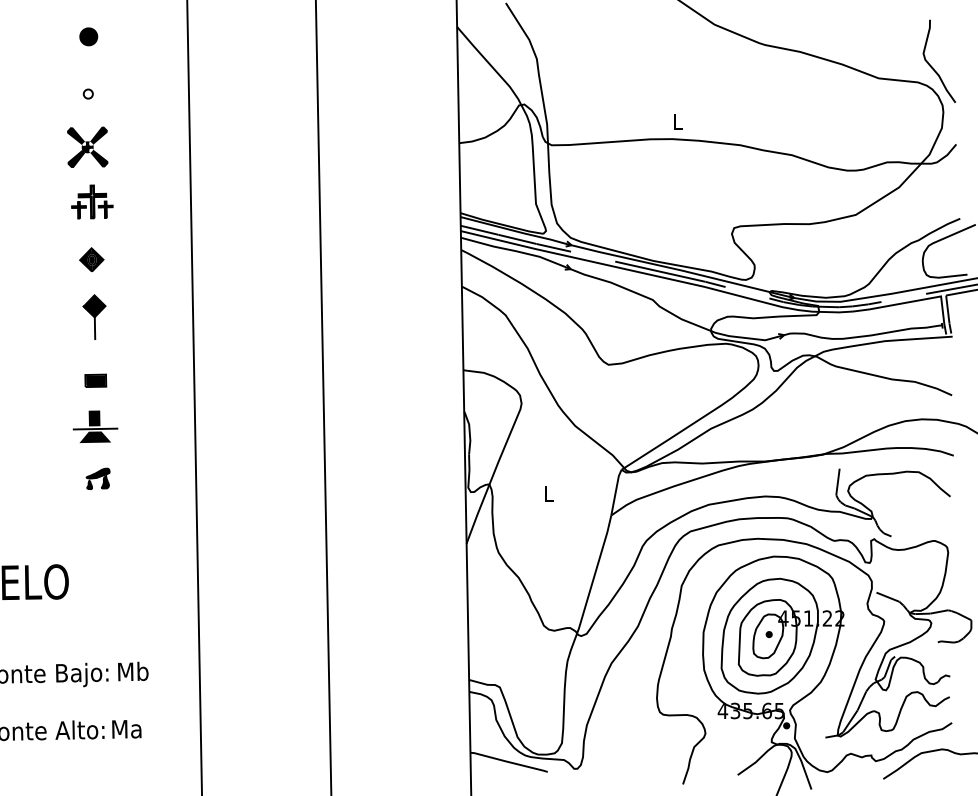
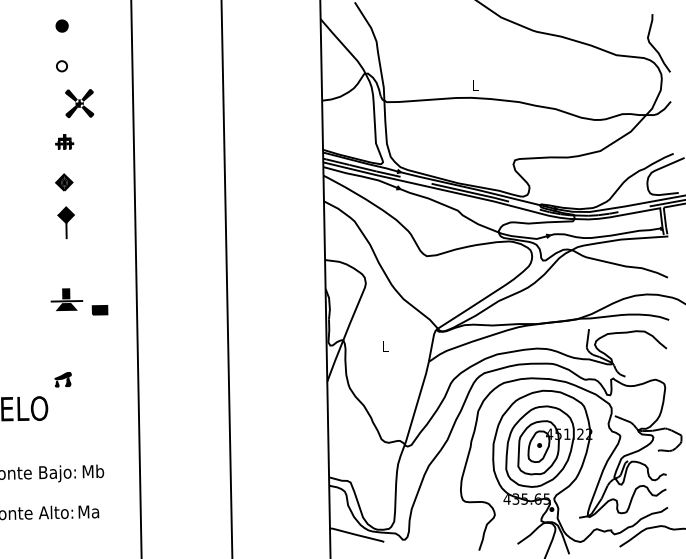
part: (87, 93) -> (61, 65), size x1.6
part: (87, 146) -> (79, 103), moved
part: (92, 201) -> (64, 141), size x0.6
part: (95, 380) -> (99, 310), moved
part: (97, 478) -> (62, 379), moved

